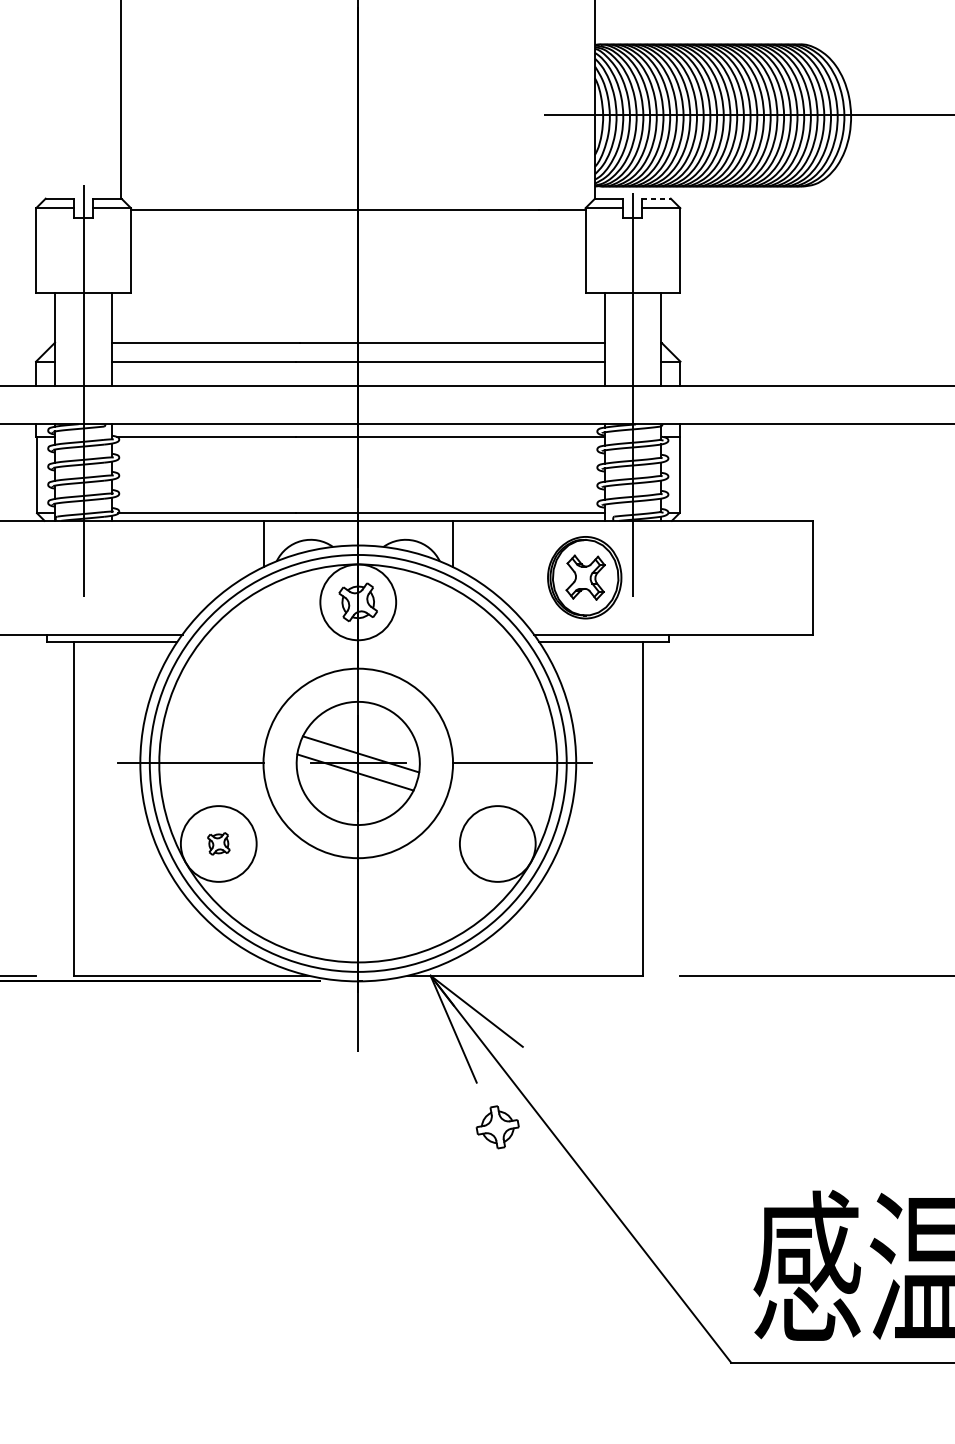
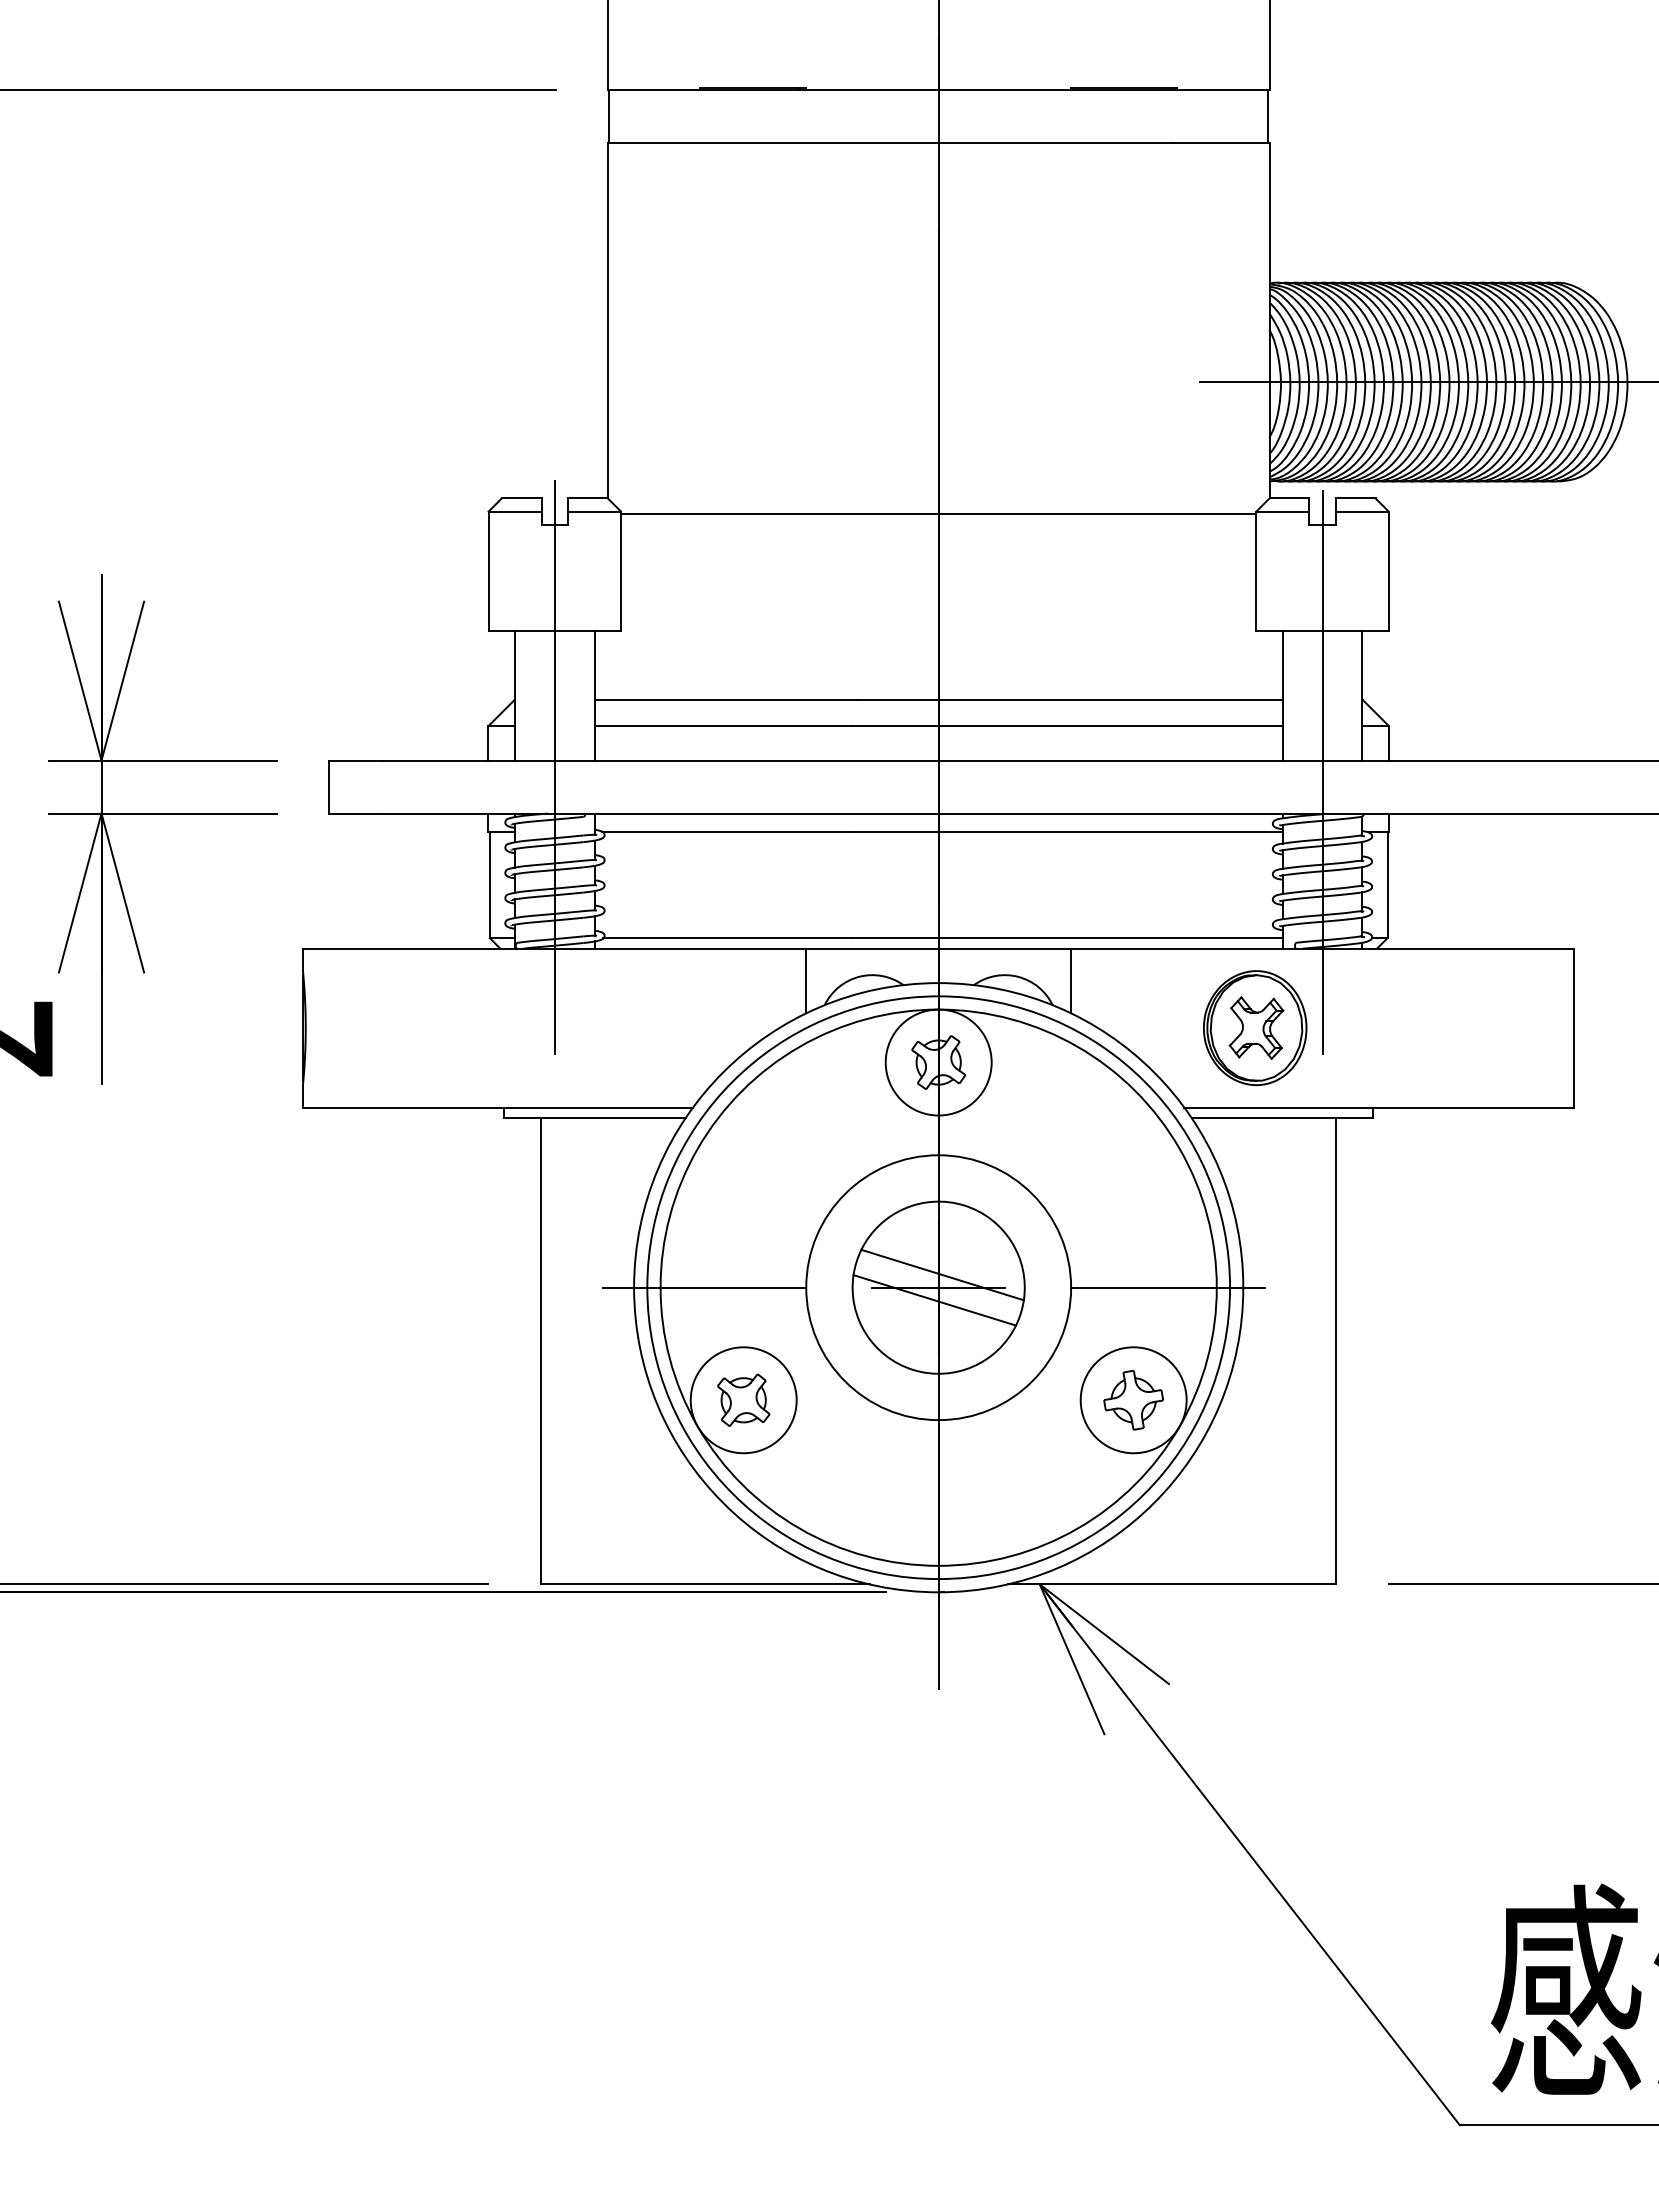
line: (656, 198) -> (1355, 498), dashed -> solid
part: (218, 843) -> (743, 1399), size x1.67
part: (497, 1126) -> (1133, 1399), moved

